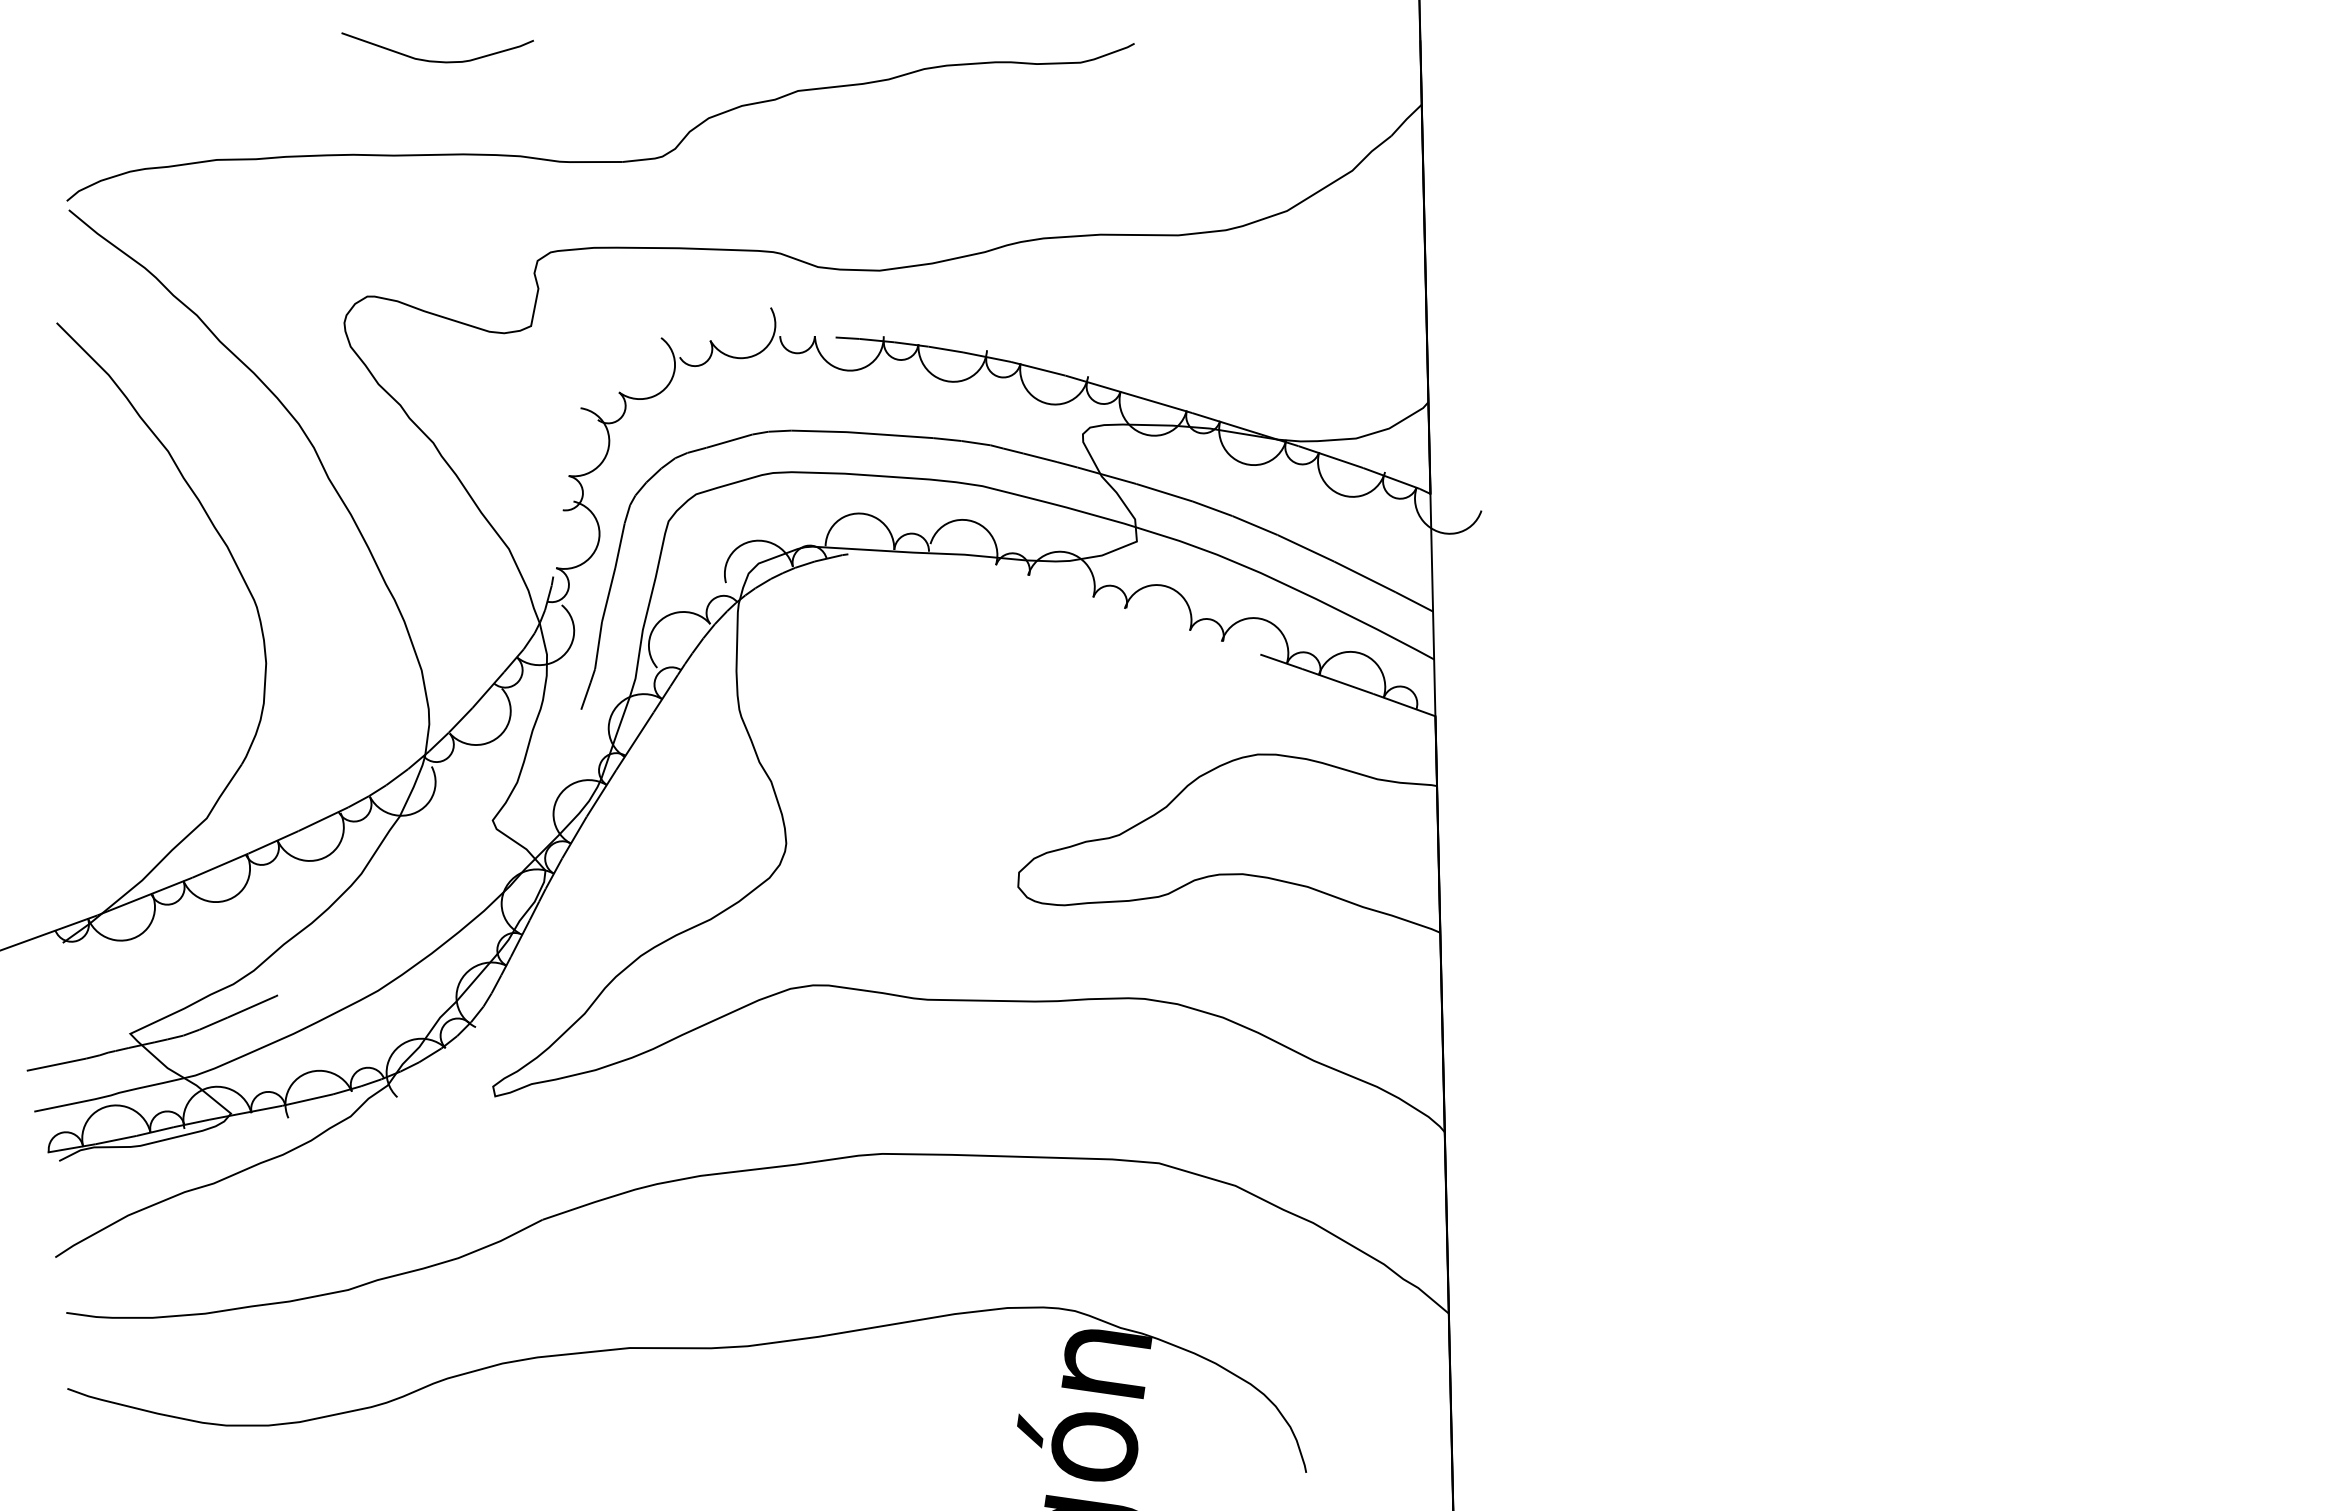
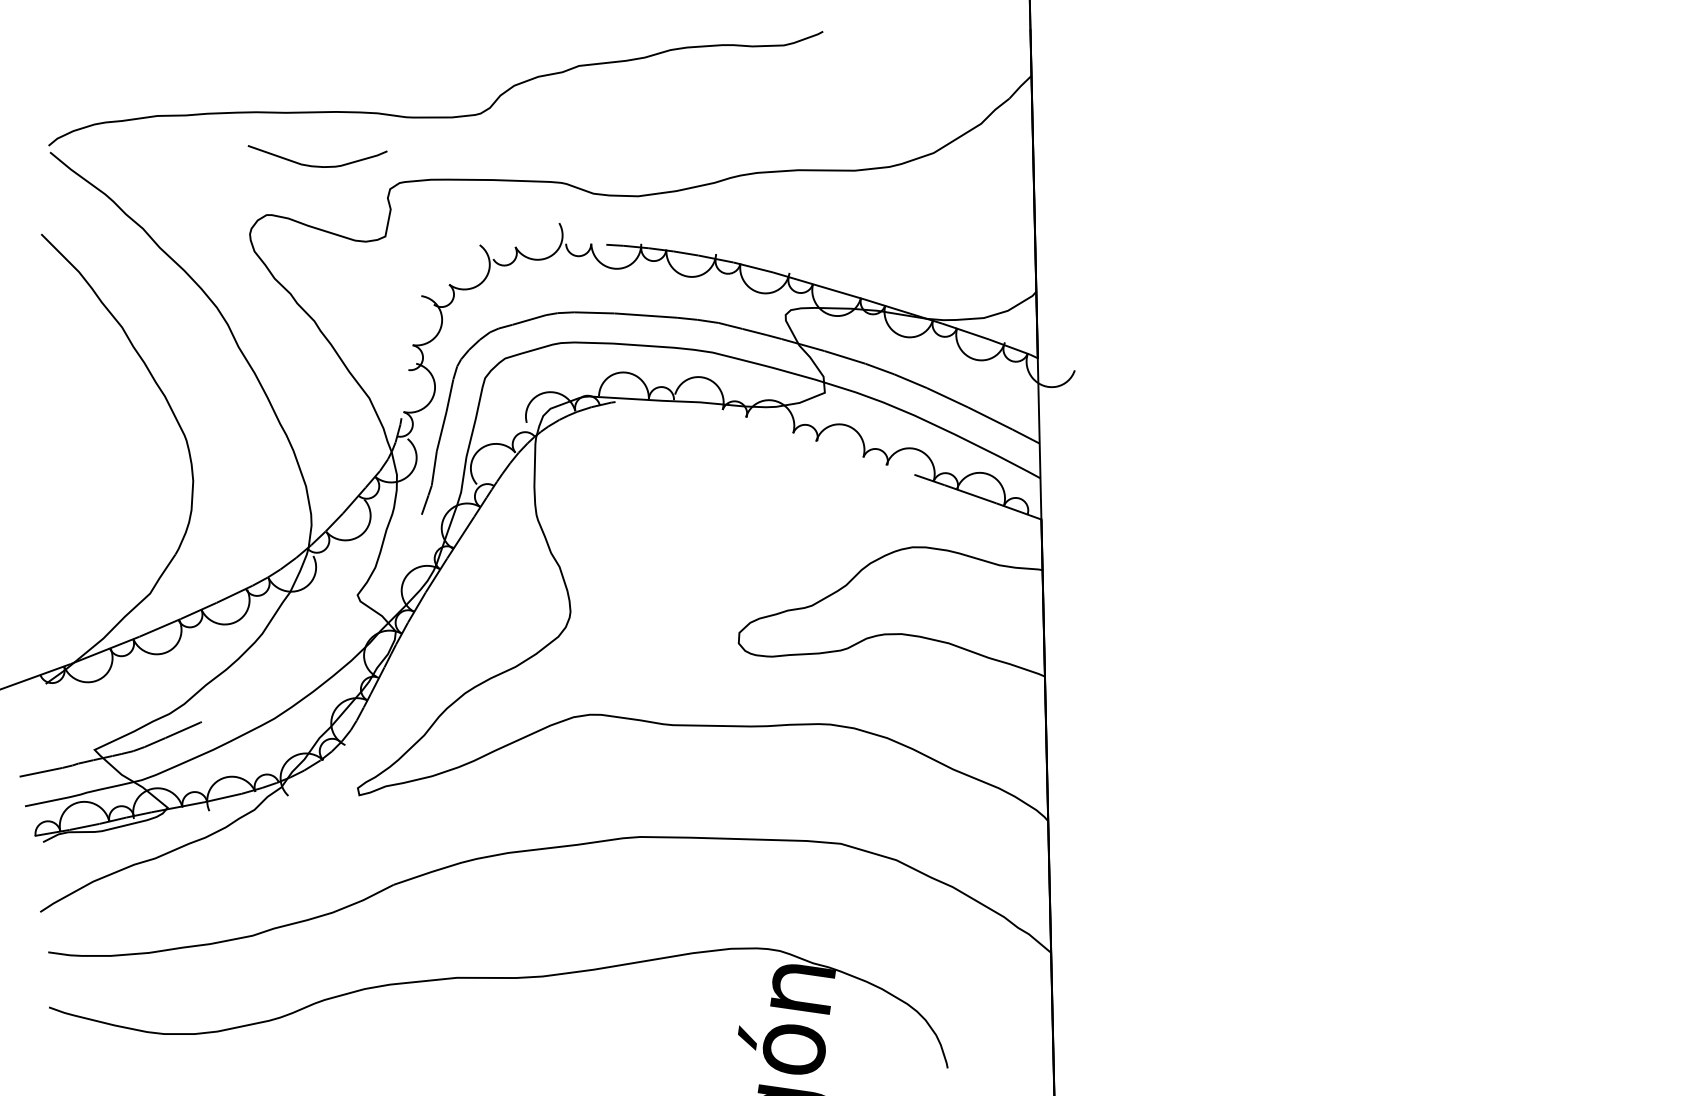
curve: (436, 60) -> (316, 165), moved

